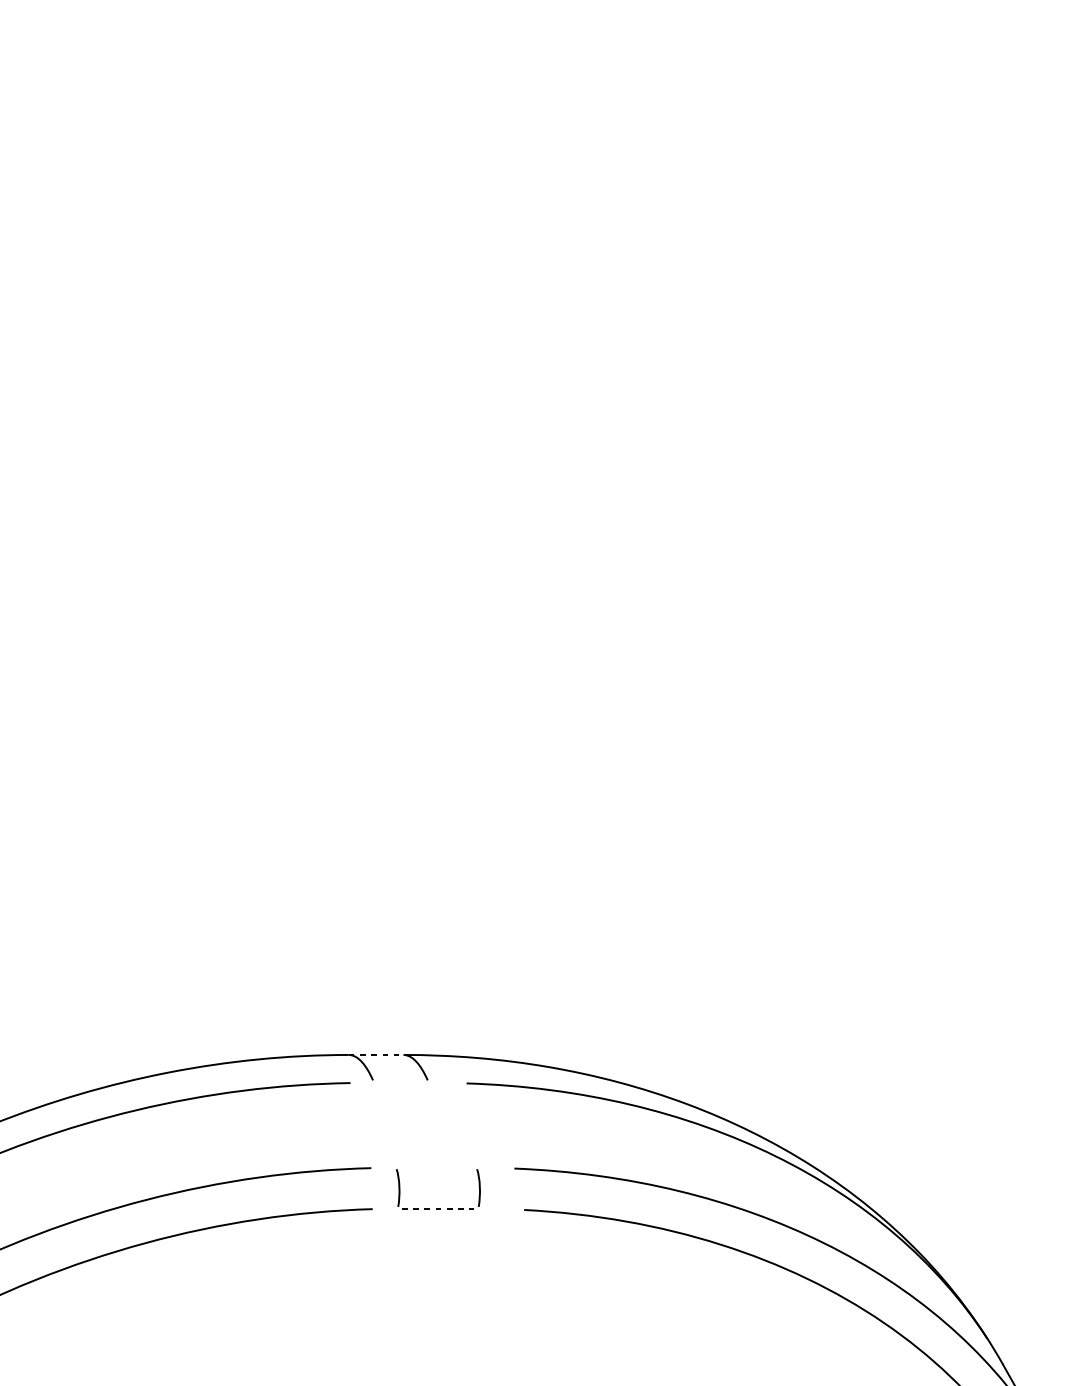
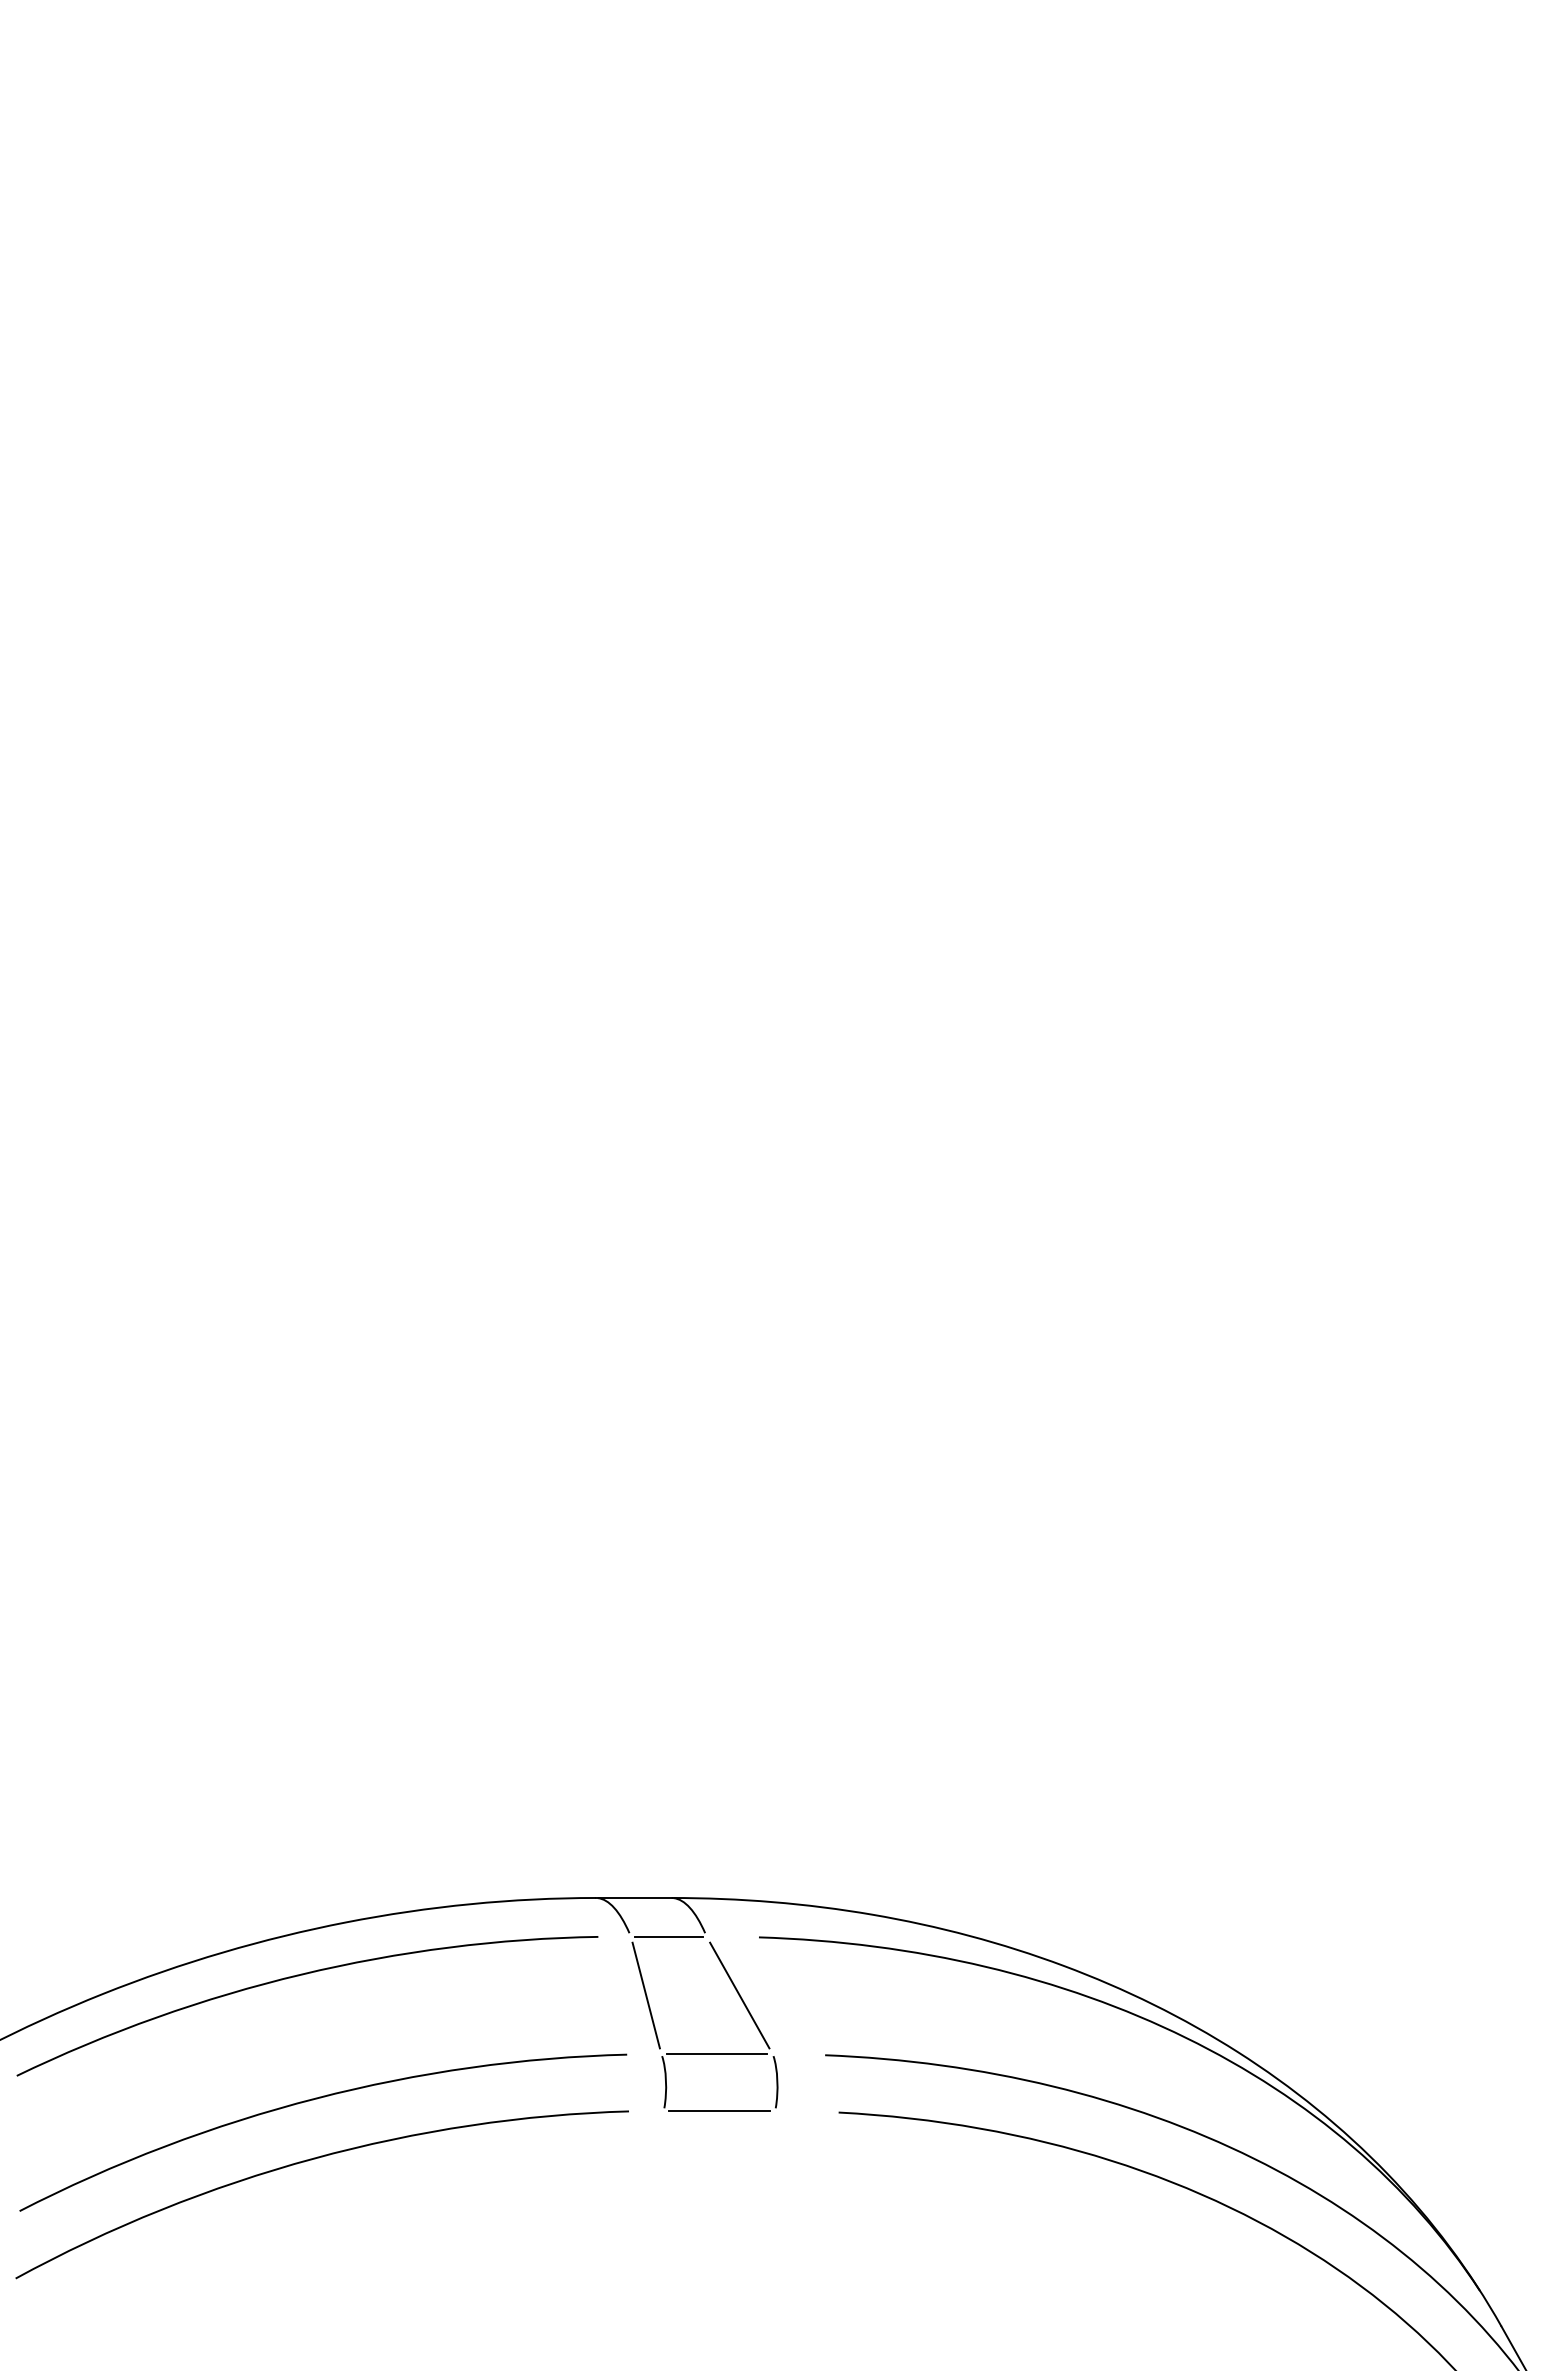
line: (375, 1054) -> (633, 1897), dashed -> solid
line: (401, 1082) -> (668, 1936), added
line: (384, 1125) -> (645, 1995), added
line: (452, 1125) -> (739, 1995), added
line: (435, 1168) -> (716, 2054), added
line: (438, 1208) -> (719, 2110), dashed -> solid

